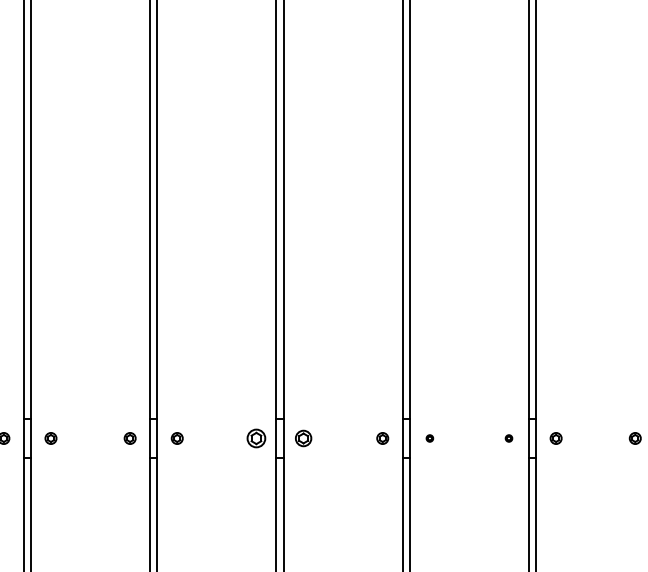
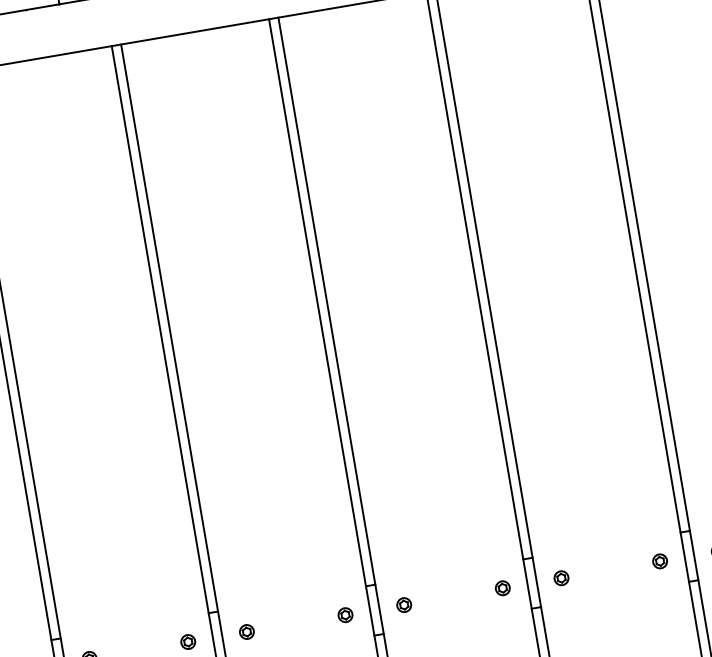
part: (256, 438) -> (345, 615), size x0.62
part: (303, 438) -> (404, 605), size x0.71
part: (429, 438) -> (561, 578), size x1.67
part: (508, 438) -> (659, 561), size x1.67

